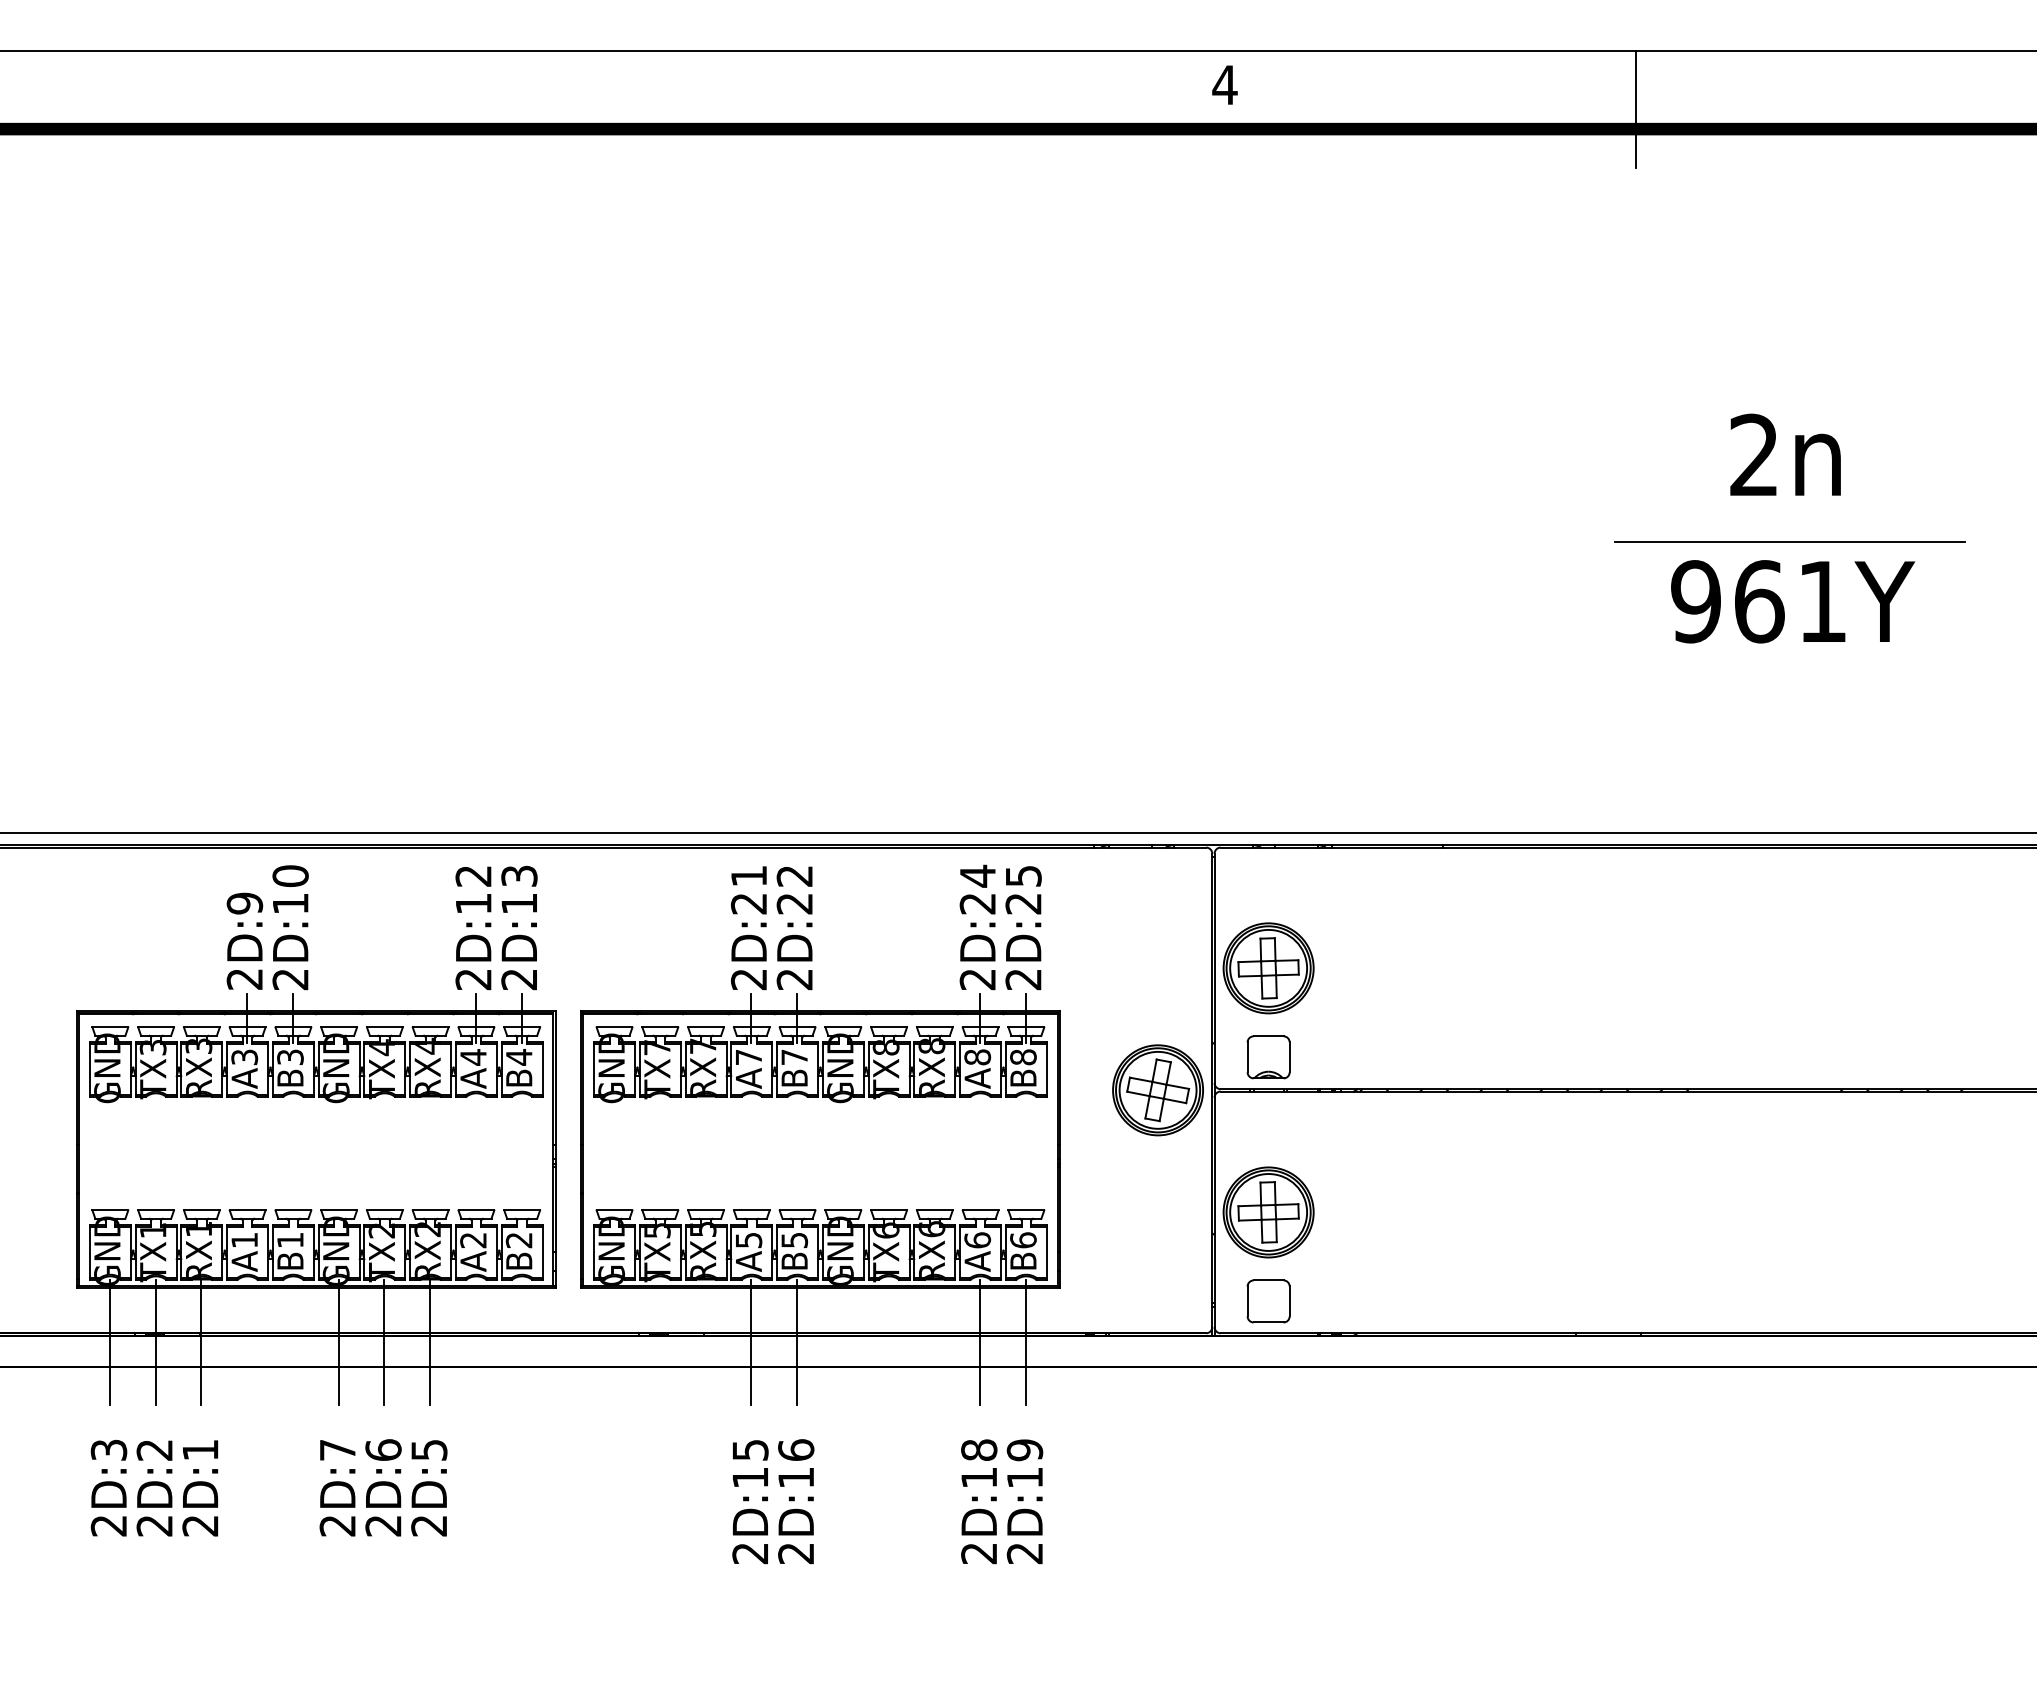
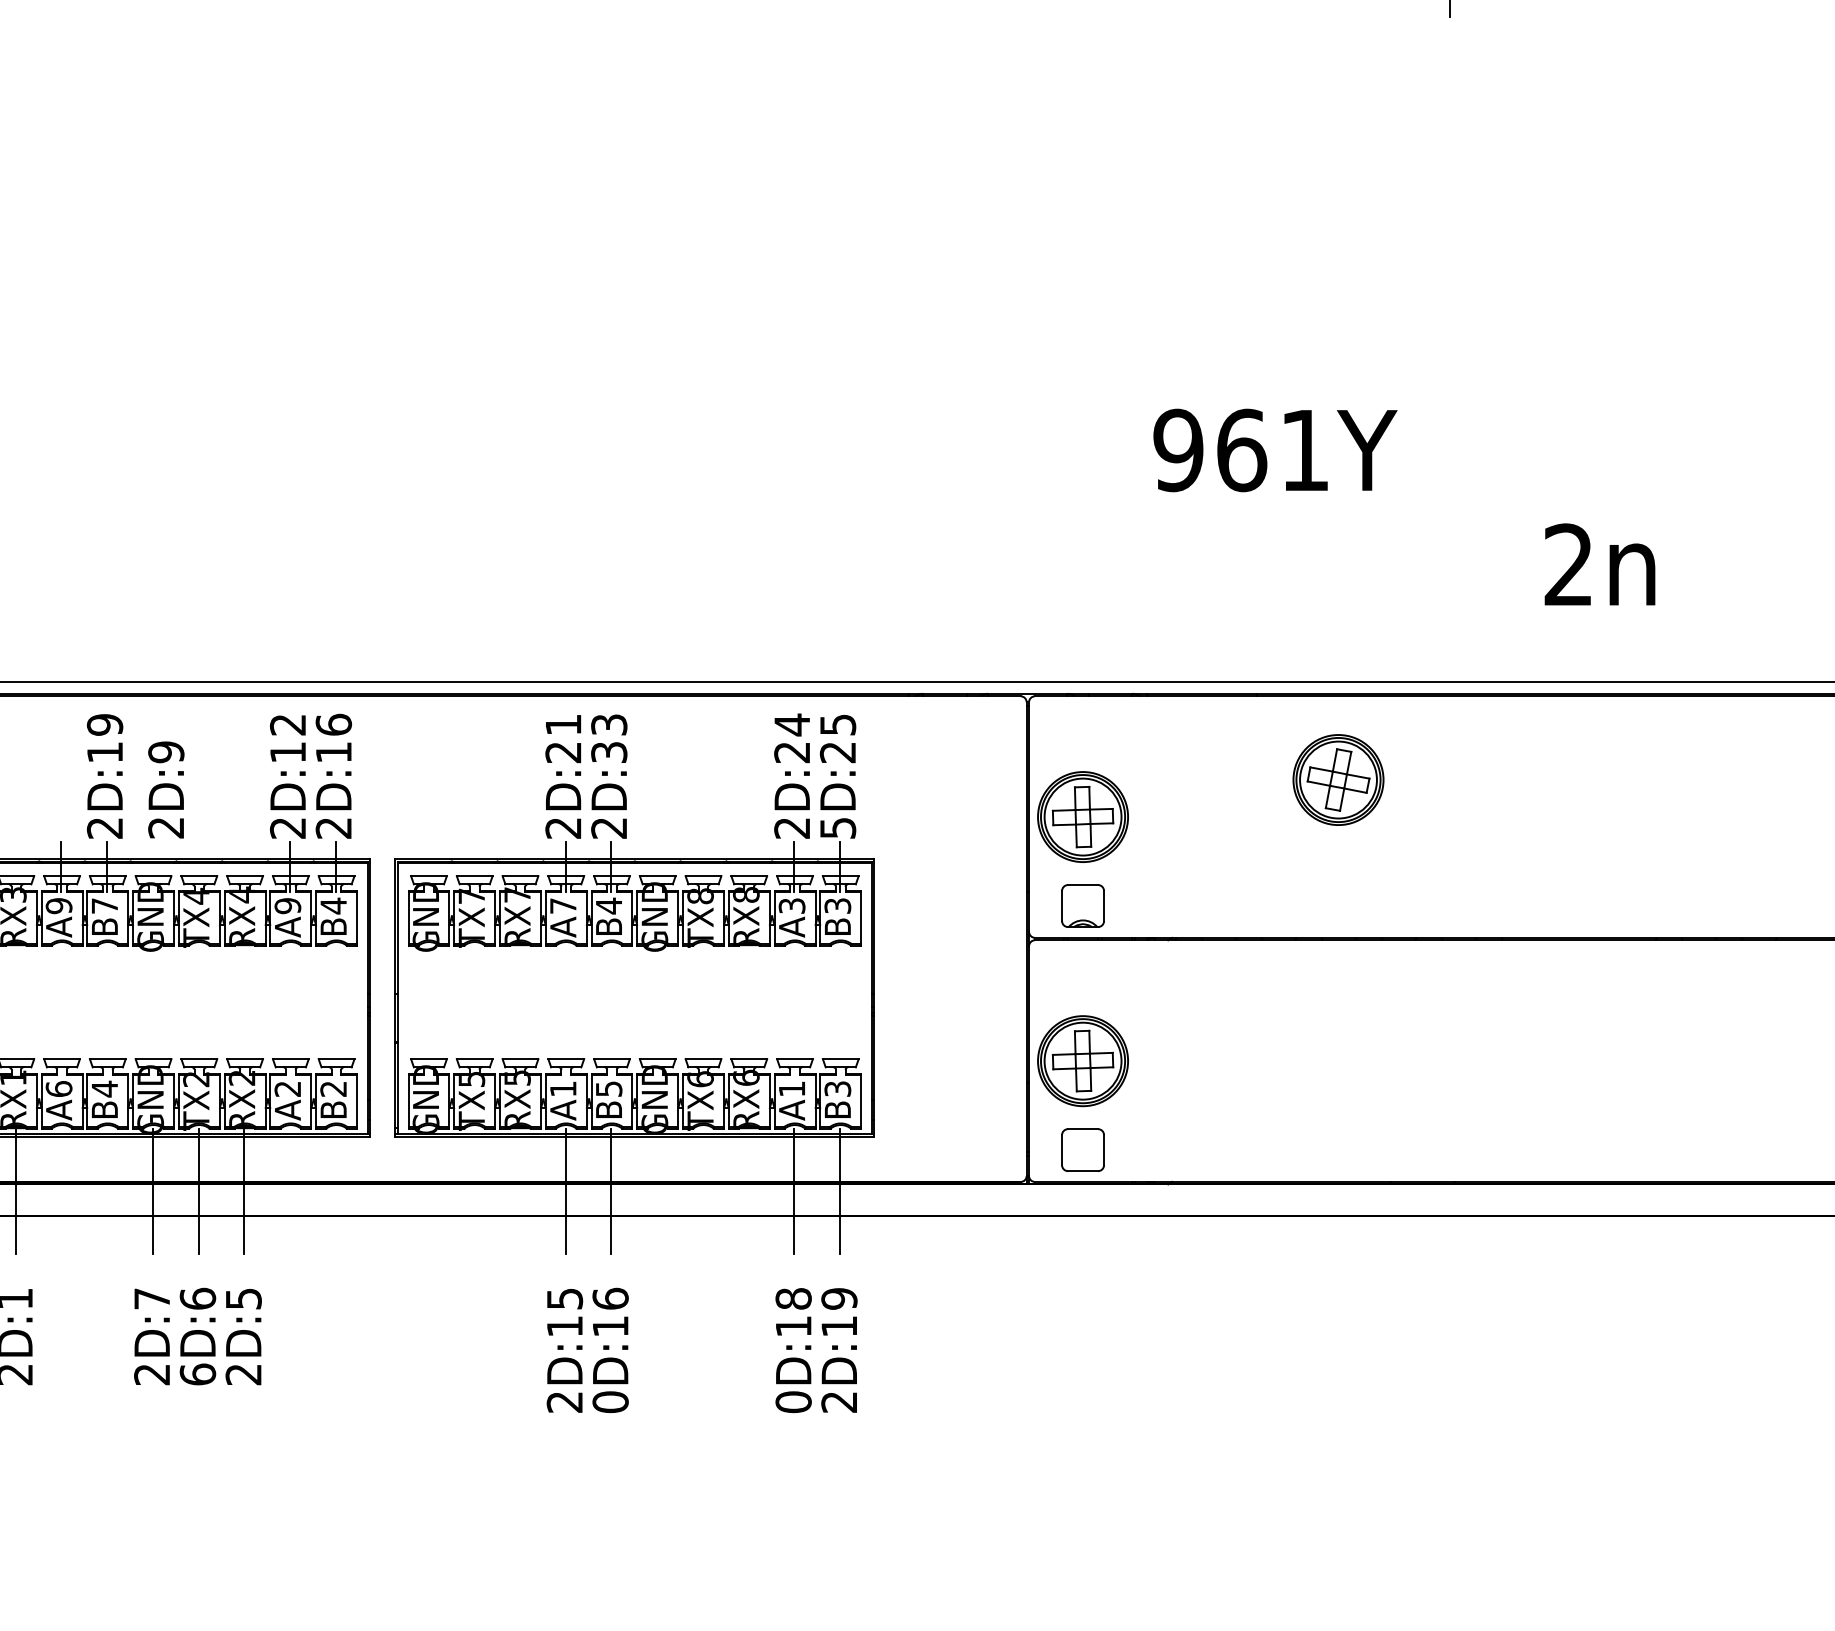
text: (1785, 454) -> (1599, 564), moved
line: (1789, 541) -> (1603, 390), removed
text: (1793, 601) -> (1275, 450), moved
text: (519, 875) -> (333, 724), 2D:13 -> 2D:16
text: (290, 876) -> (104, 725), 2D:10 -> 2D:19
text: (794, 889) -> (608, 738), 2D:22 -> 2D:33
text: (244, 940) -> (165, 789), moved
text: (1023, 979) -> (837, 828), 2D:25 -> 5D:25
text: (290, 1056) -> (104, 905), B3 -> B7
text: (244, 1057) -> (58, 906), A3 -> A9
text: (473, 1057) -> (287, 906), A4 -> A9
text: (794, 1057) -> (608, 906), B7 -> B4
text: (977, 1057) -> (791, 906), A8 -> A3
text: (1023, 1057) -> (837, 906), B8 -> B3
part: (1157, 1090) -> (1337, 780), moved
text: (244, 1240) -> (58, 1089), A1 -> A6
text: (290, 1240) -> (104, 1089), B1 -> B4
text: (749, 1240) -> (563, 1089), A5 -> A1
text: (977, 1240) -> (791, 1089), A6 -> A1
text: (1023, 1240) -> (837, 1089), B6 -> B3
text: (383, 1525) -> (197, 1374), 2D:6 -> 6D:6
text: (796, 1553) -> (610, 1402), 2D:16 -> 0D:16
text: (979, 1553) -> (793, 1402), 2D:18 -> 0D:18

